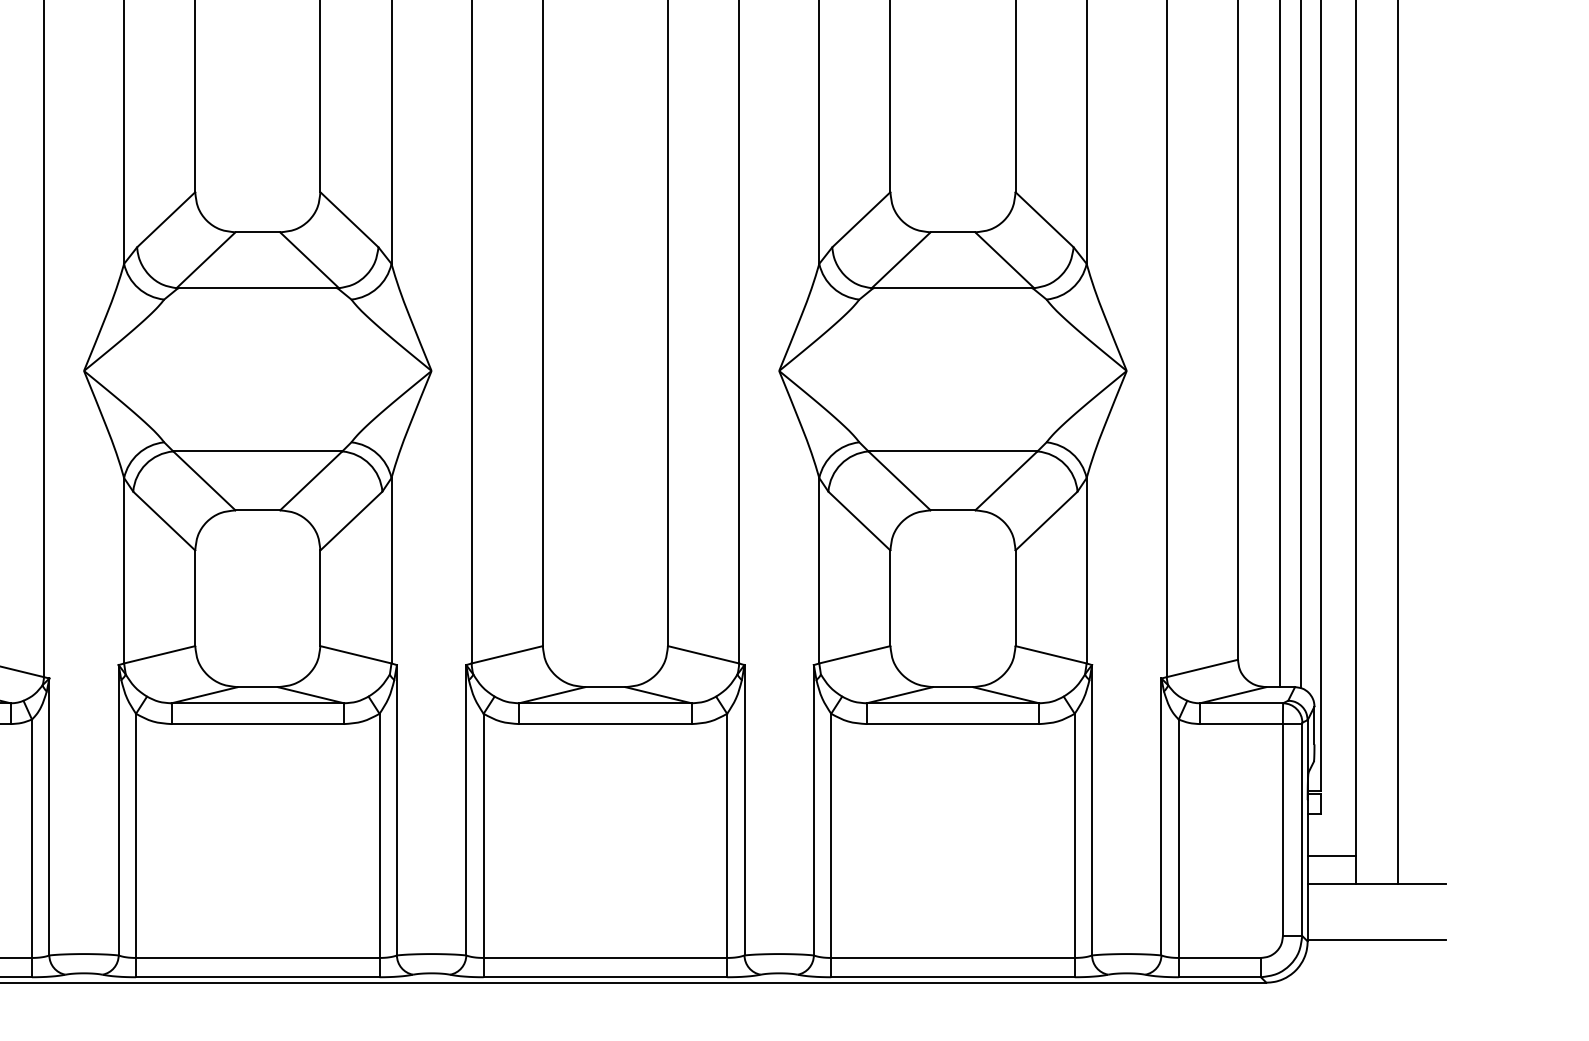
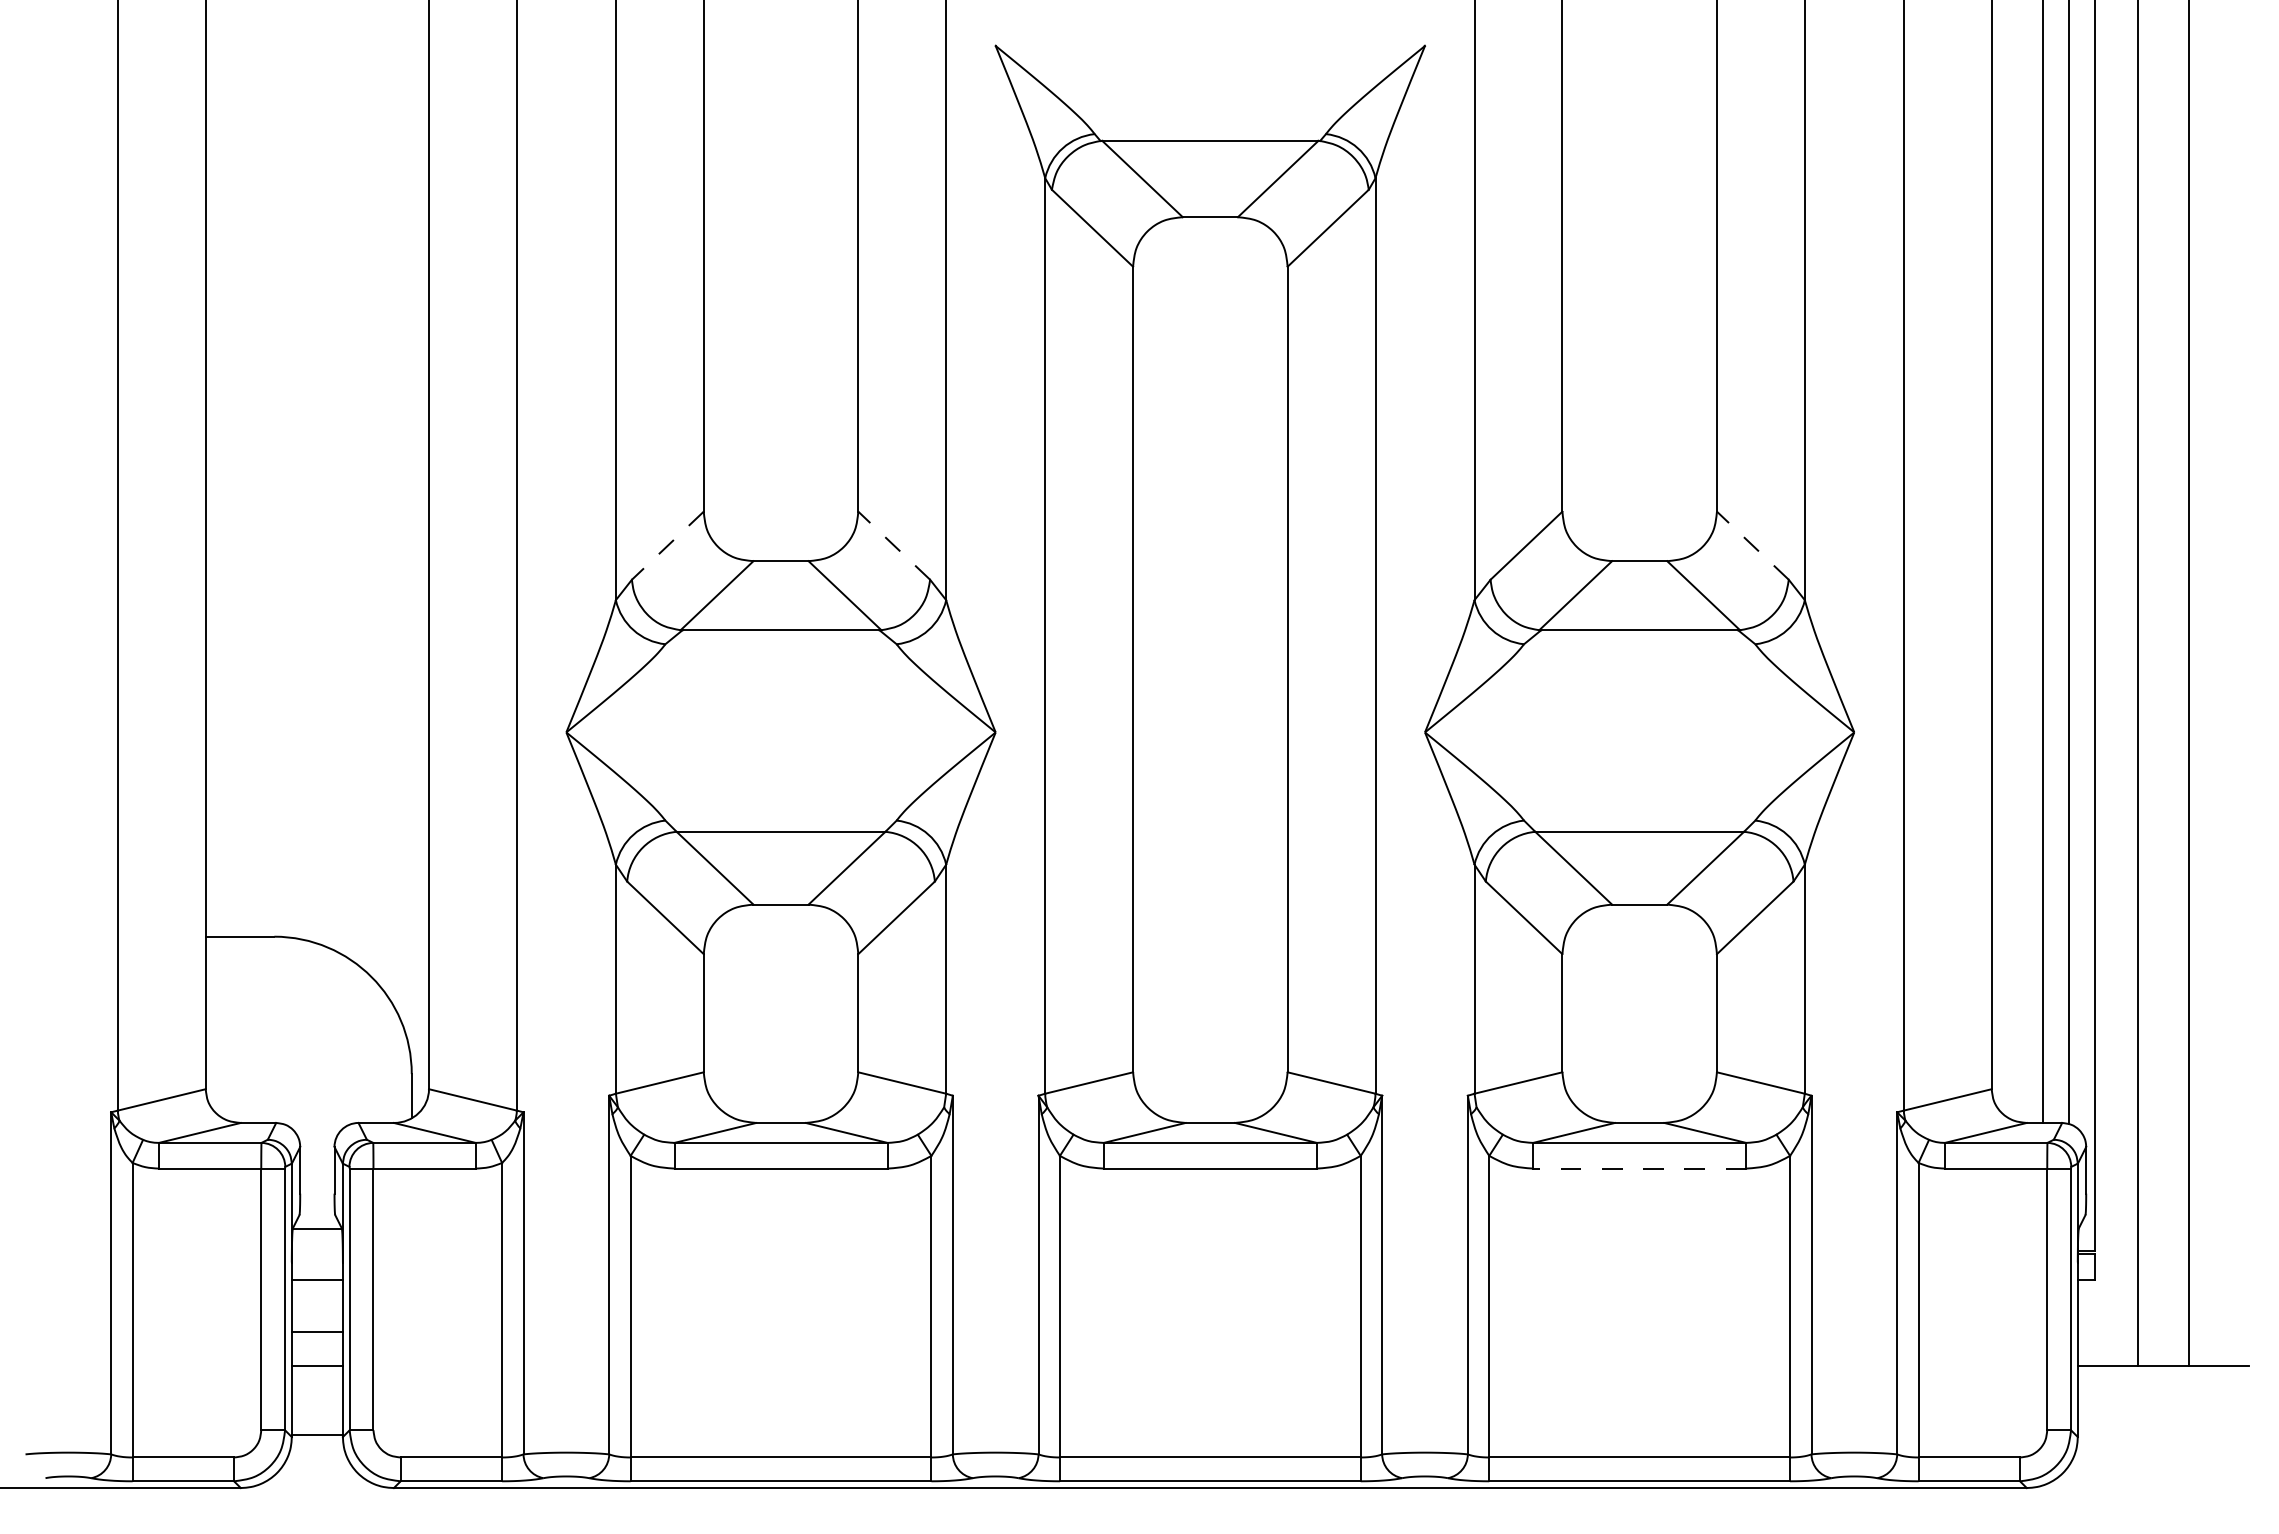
line: (165, 219) -> (667, 545), solid -> dashed
line: (349, 219) -> (894, 545), solid -> dashed
line: (1044, 219) -> (1752, 545), solid -> dashed
line: (952, 724) -> (1639, 1168), solid -> dashed
line: (1331, 855) -> (2107, 1331), removed
line: (1377, 939) -> (2163, 1434), removed

